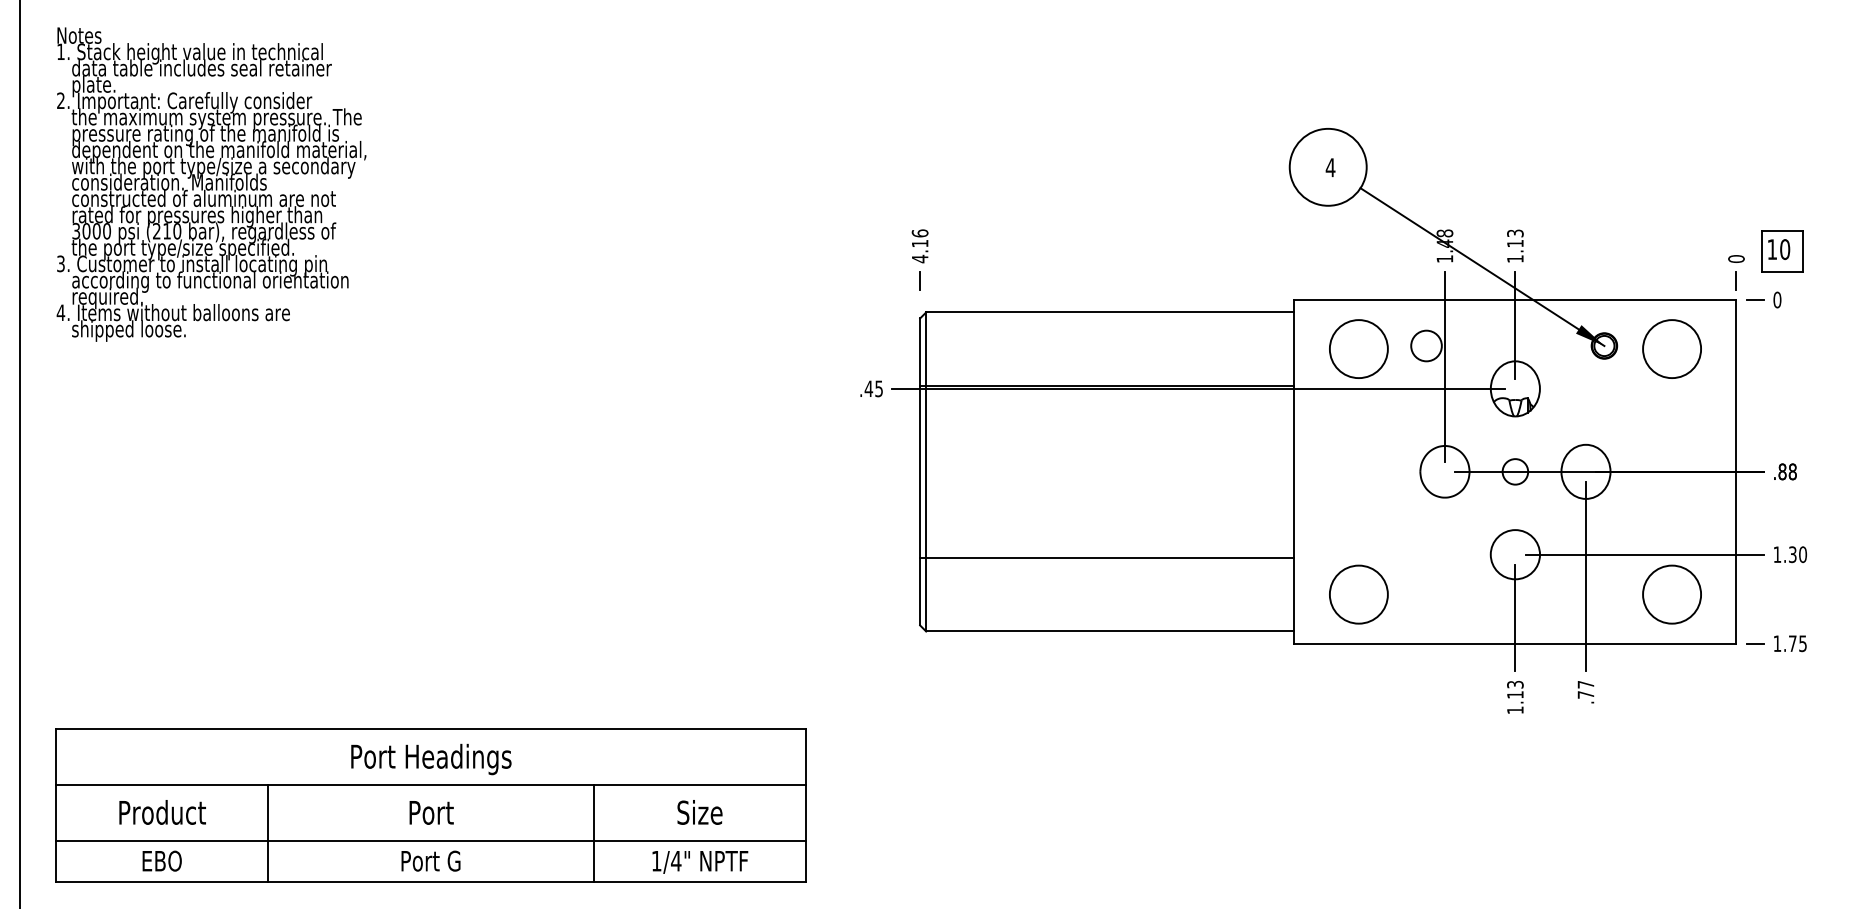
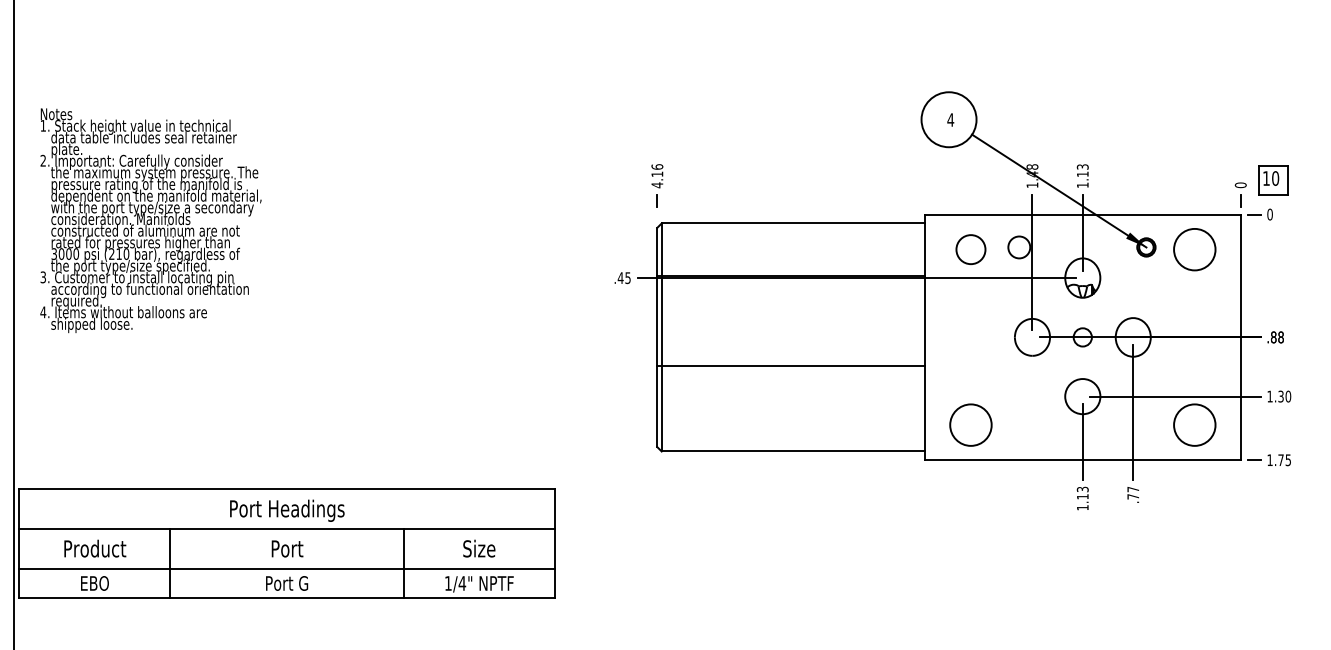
text: (211, 184) -> (150, 220), moved
circle: (1358, 348) -> (970, 249), size x0.7
line: (1107, 557) -> (791, 365), moved
part: (430, 805) -> (286, 543), moved

